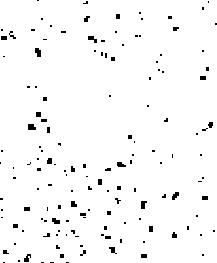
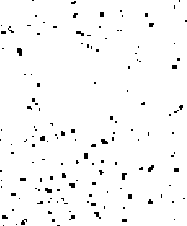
part: (37, 51) -> (19, 51), moved
part: (38, 121) -> (33, 104), size x0.71
part: (75, 170) -> (65, 134), moved

